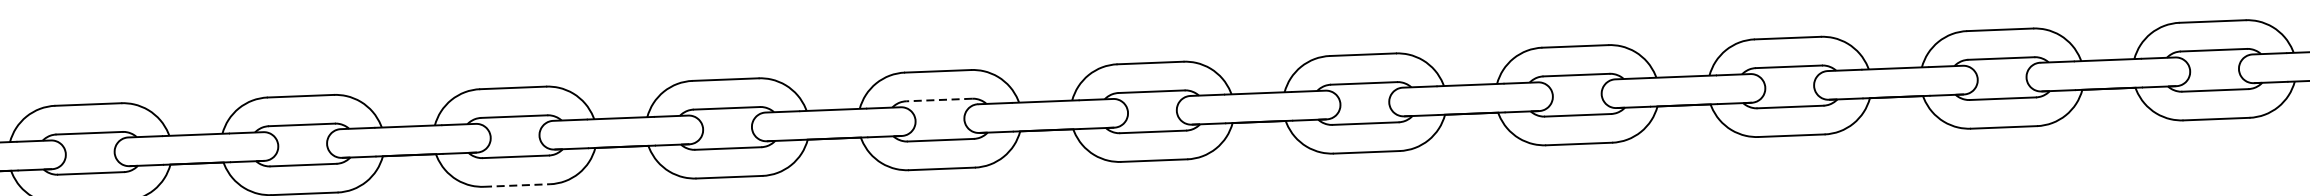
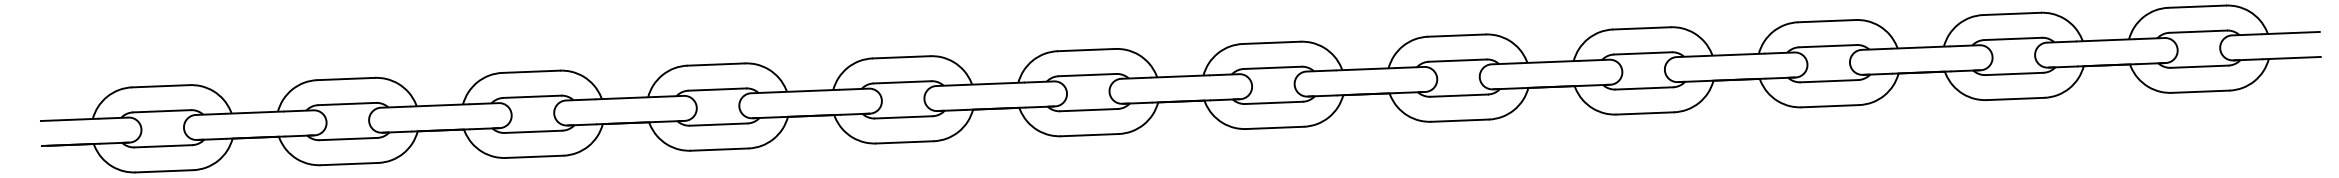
line: (939, 100) -> (1087, 75), dashed -> solid
line: (516, 185) -> (719, 149), dashed -> solid

